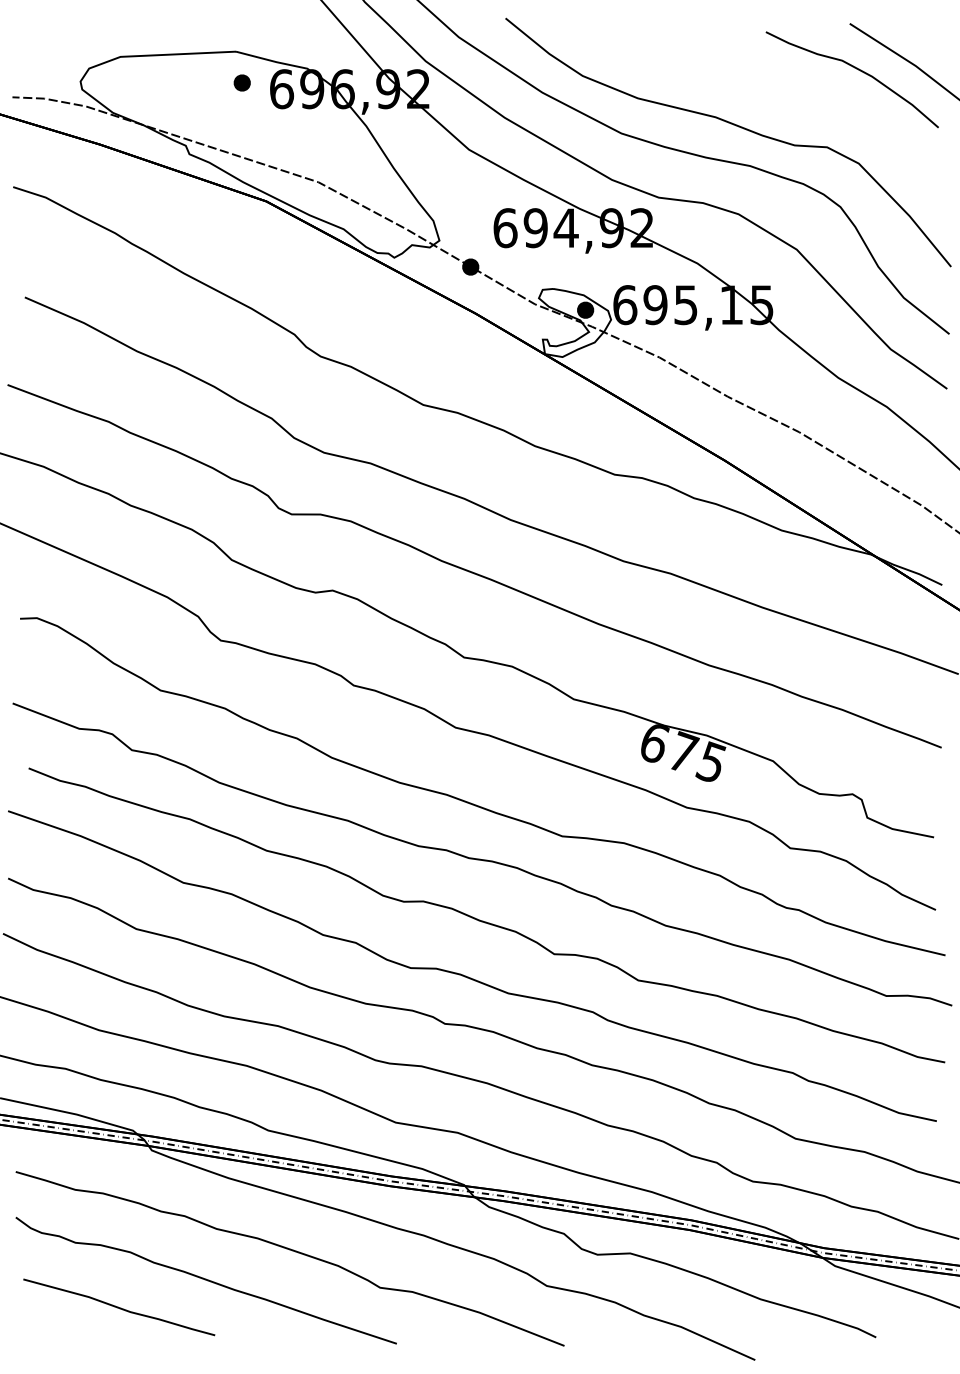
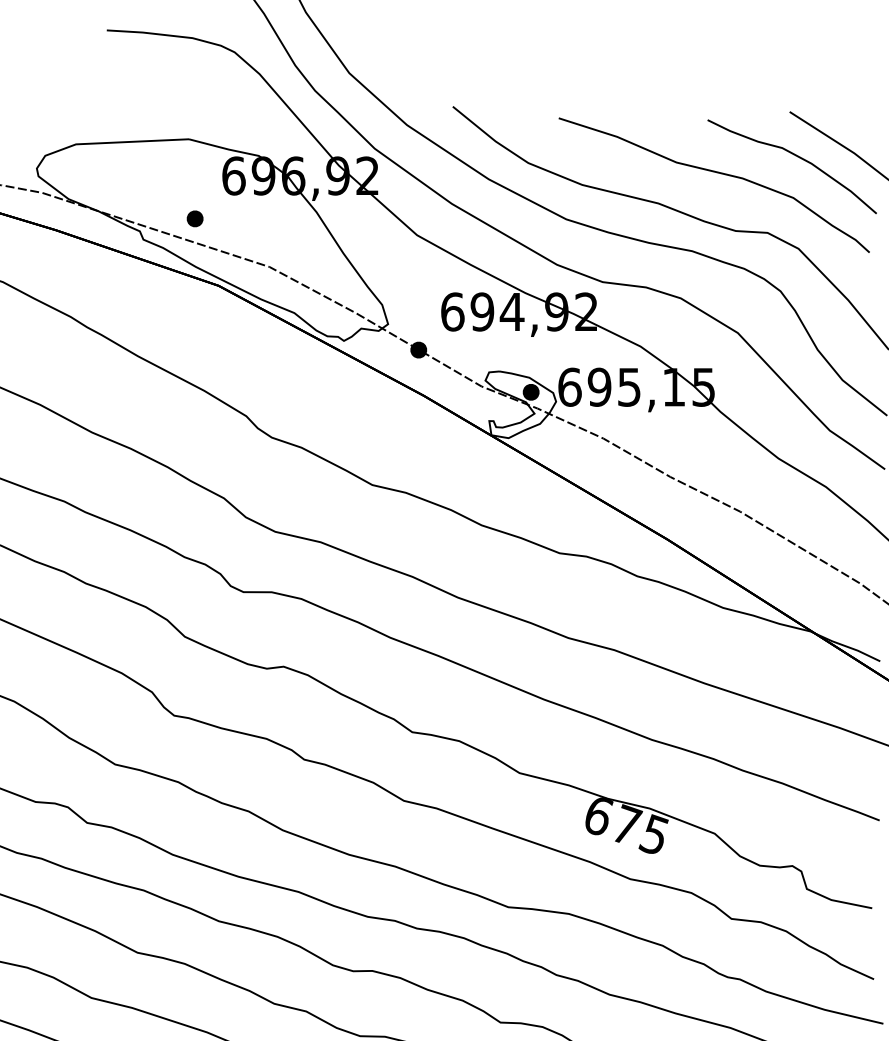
part: (241, 82) -> (194, 218), moved
curve: (774, 86) -> (716, 173), added

